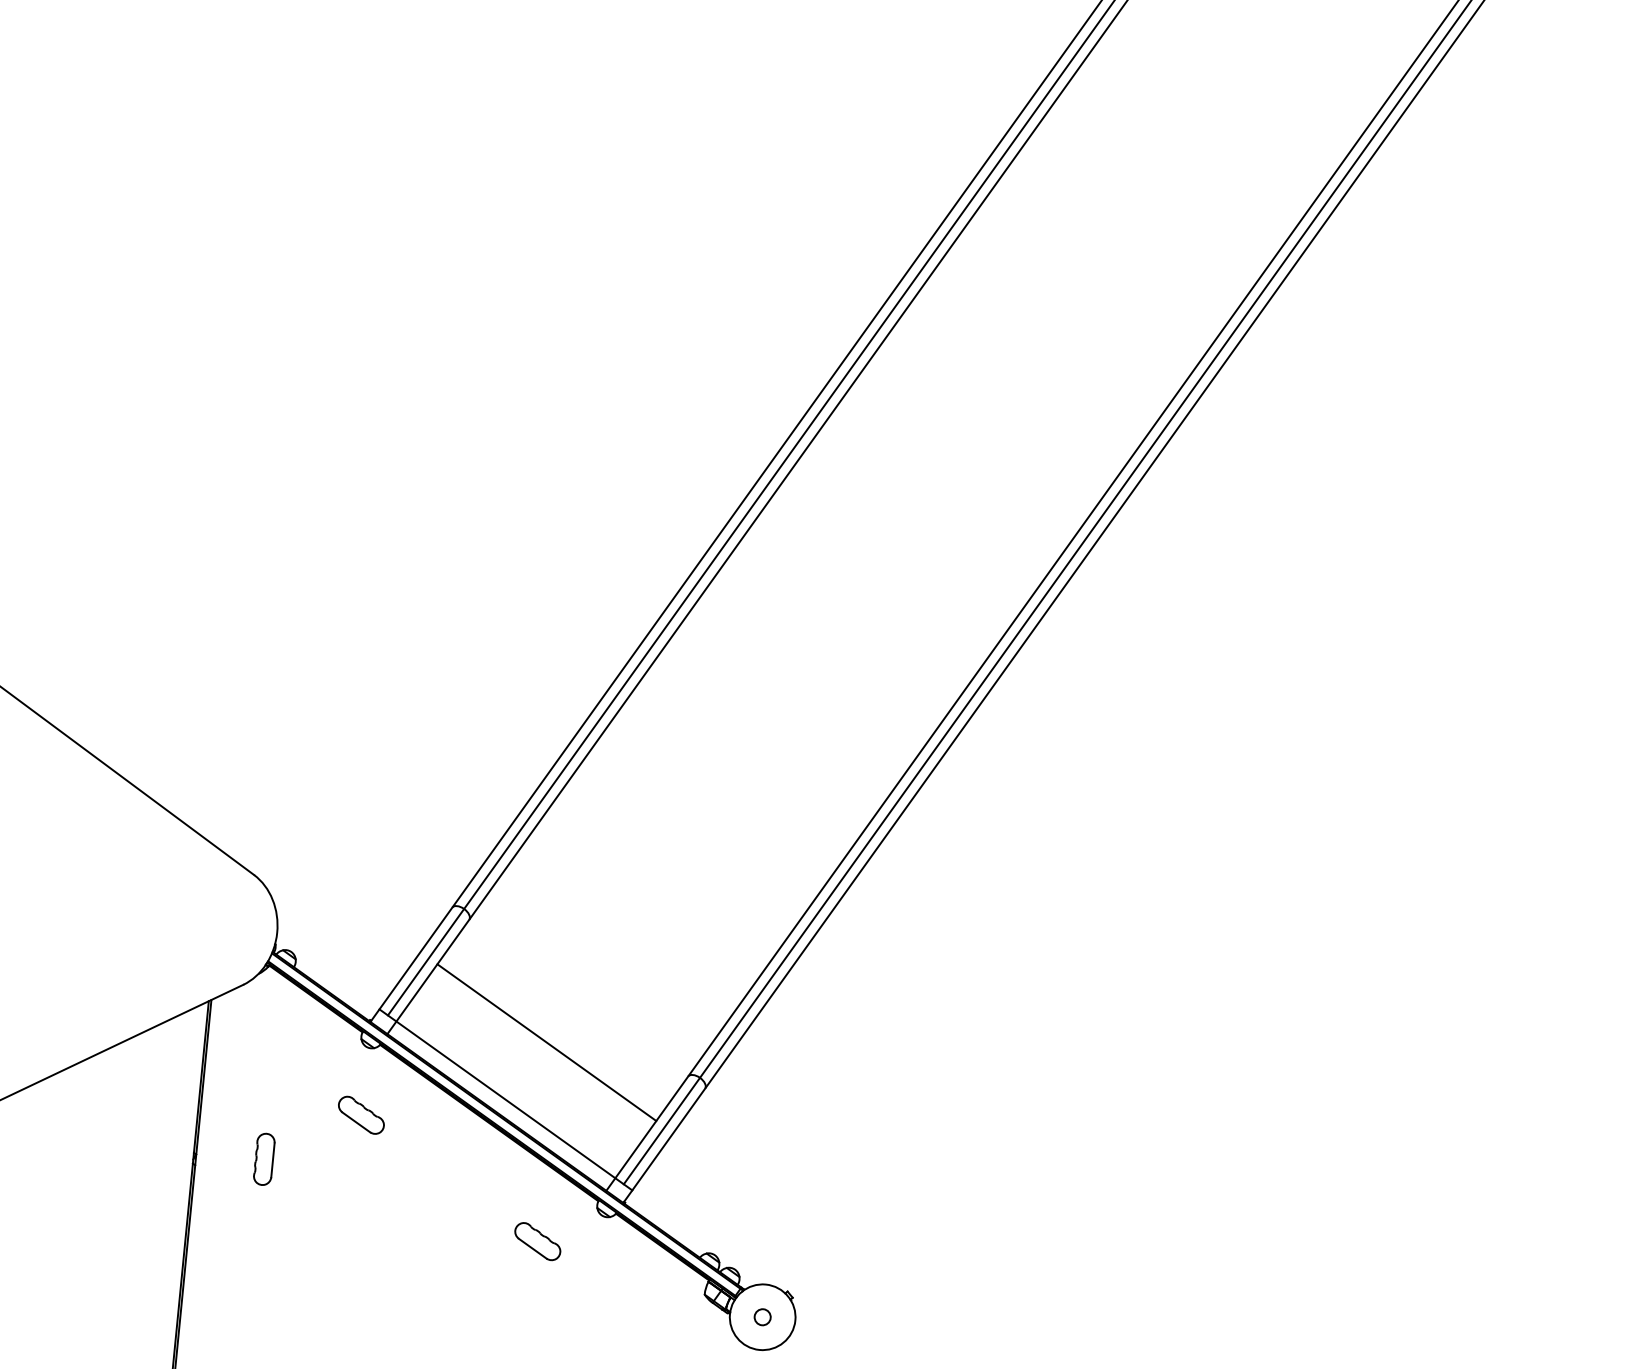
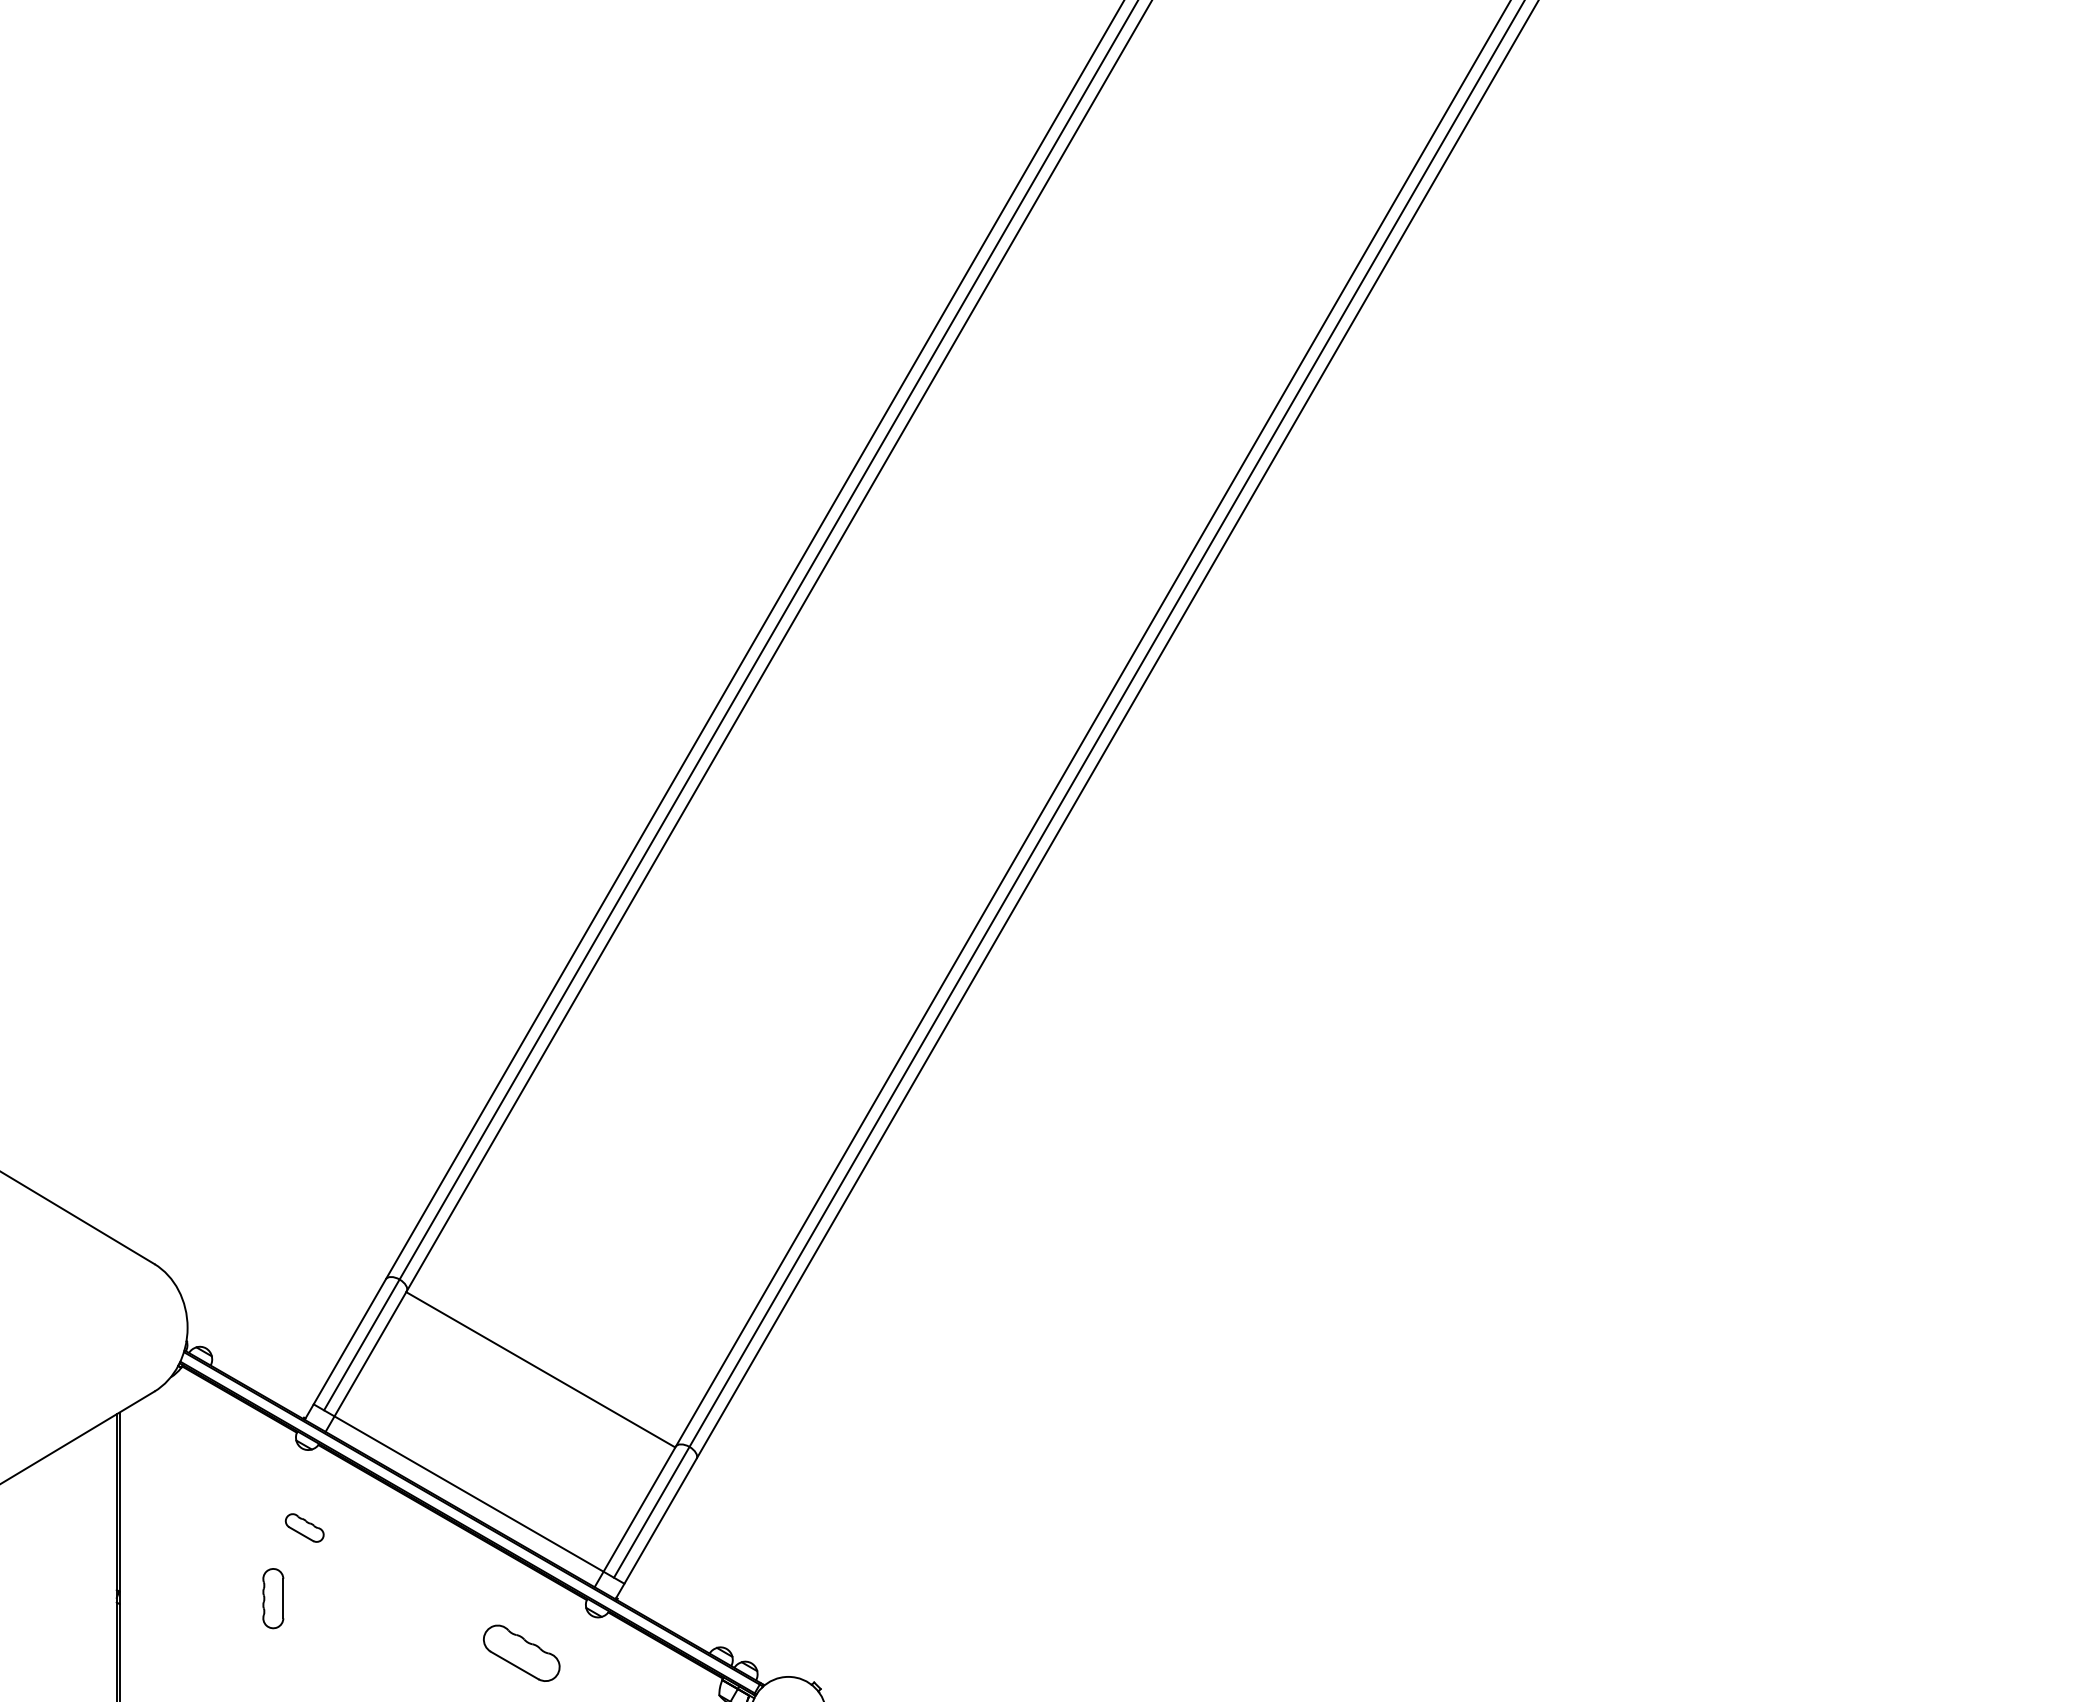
line: (546, 1042) -> (540, 1369), moved
part: (361, 1114) -> (304, 1527), size x0.7
part: (264, 1159) -> (273, 1598), moved
part: (537, 1240) -> (521, 1652), size x1.4

